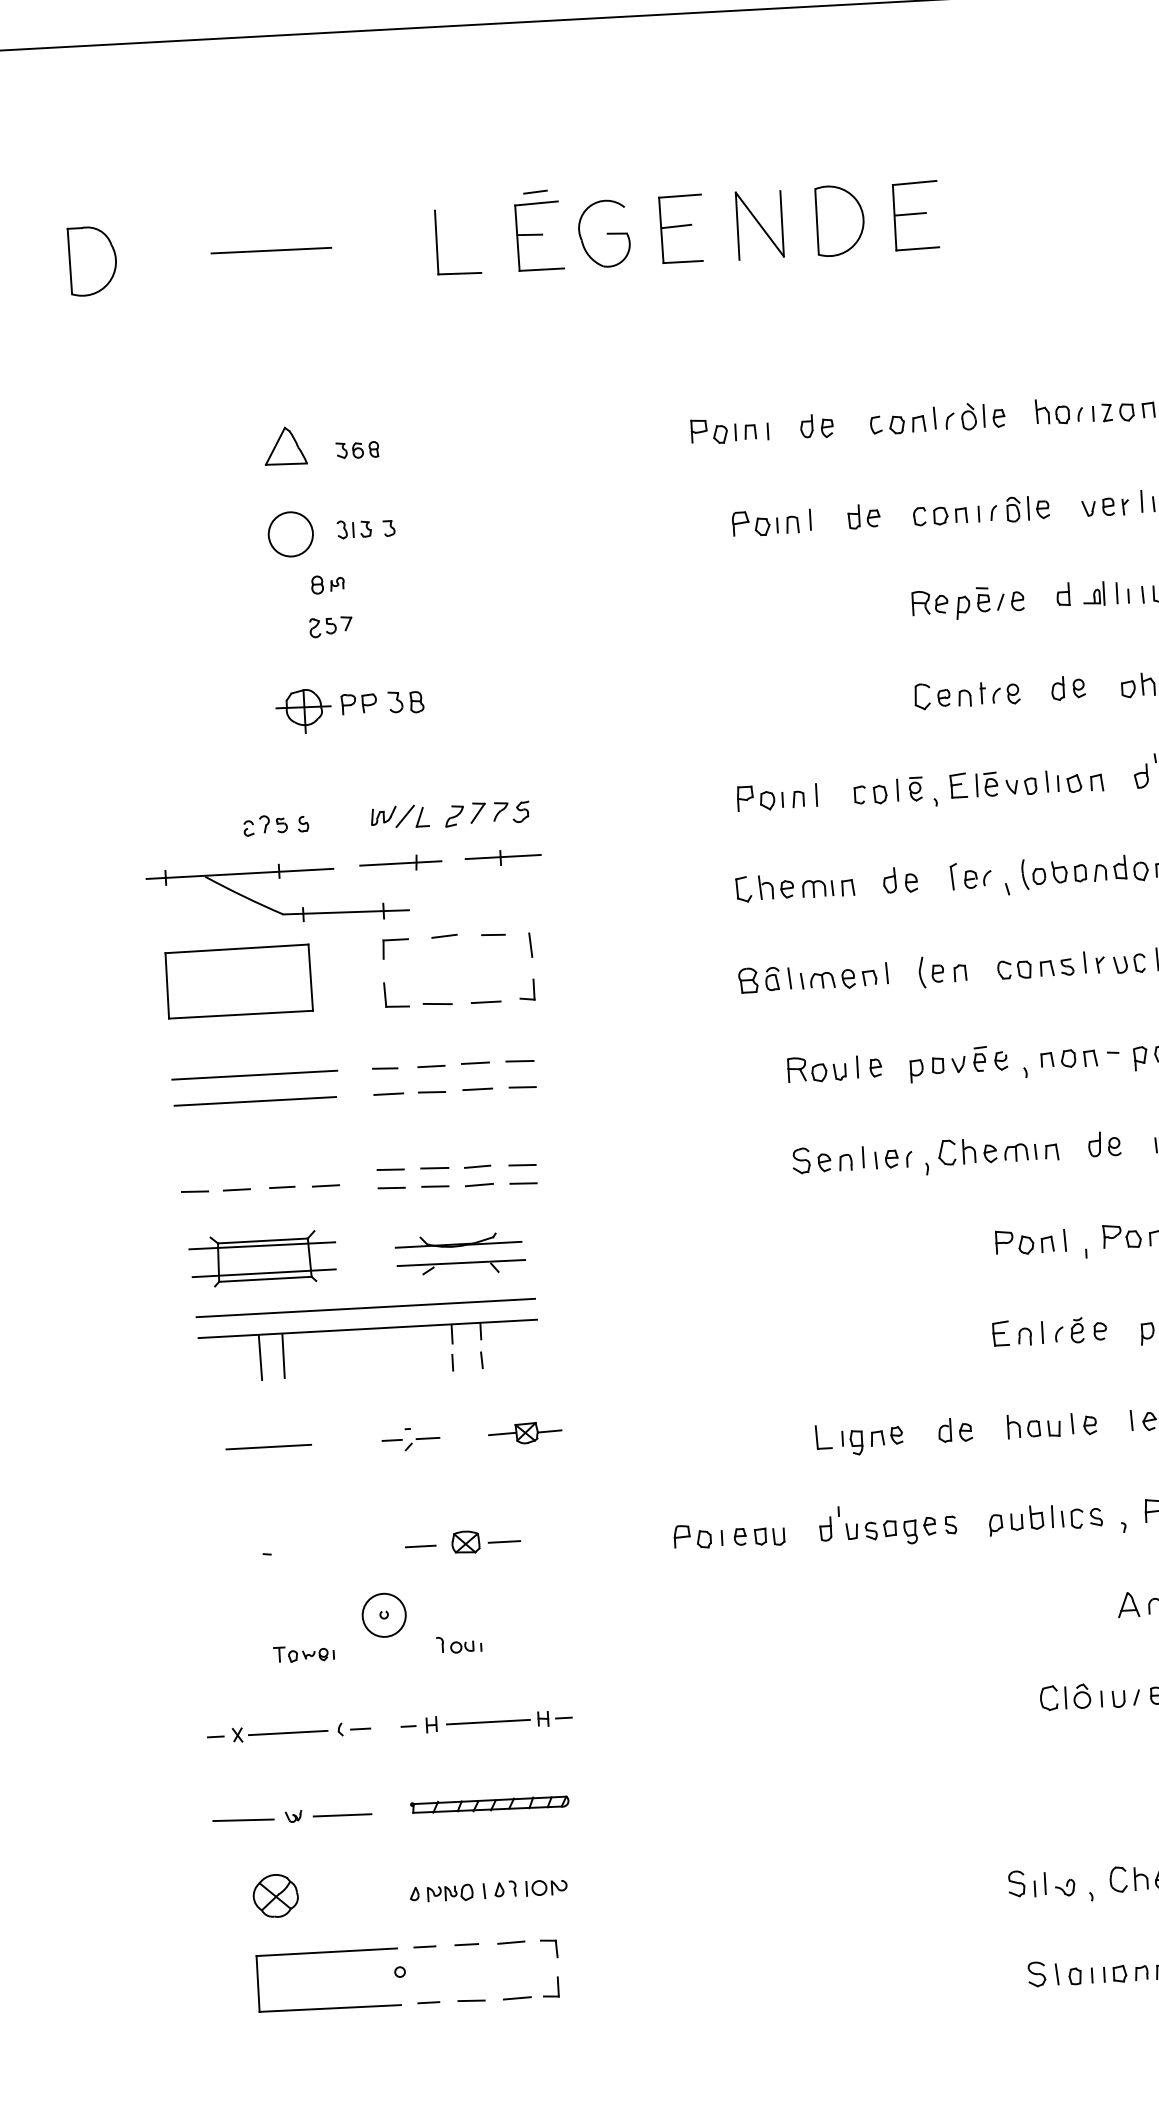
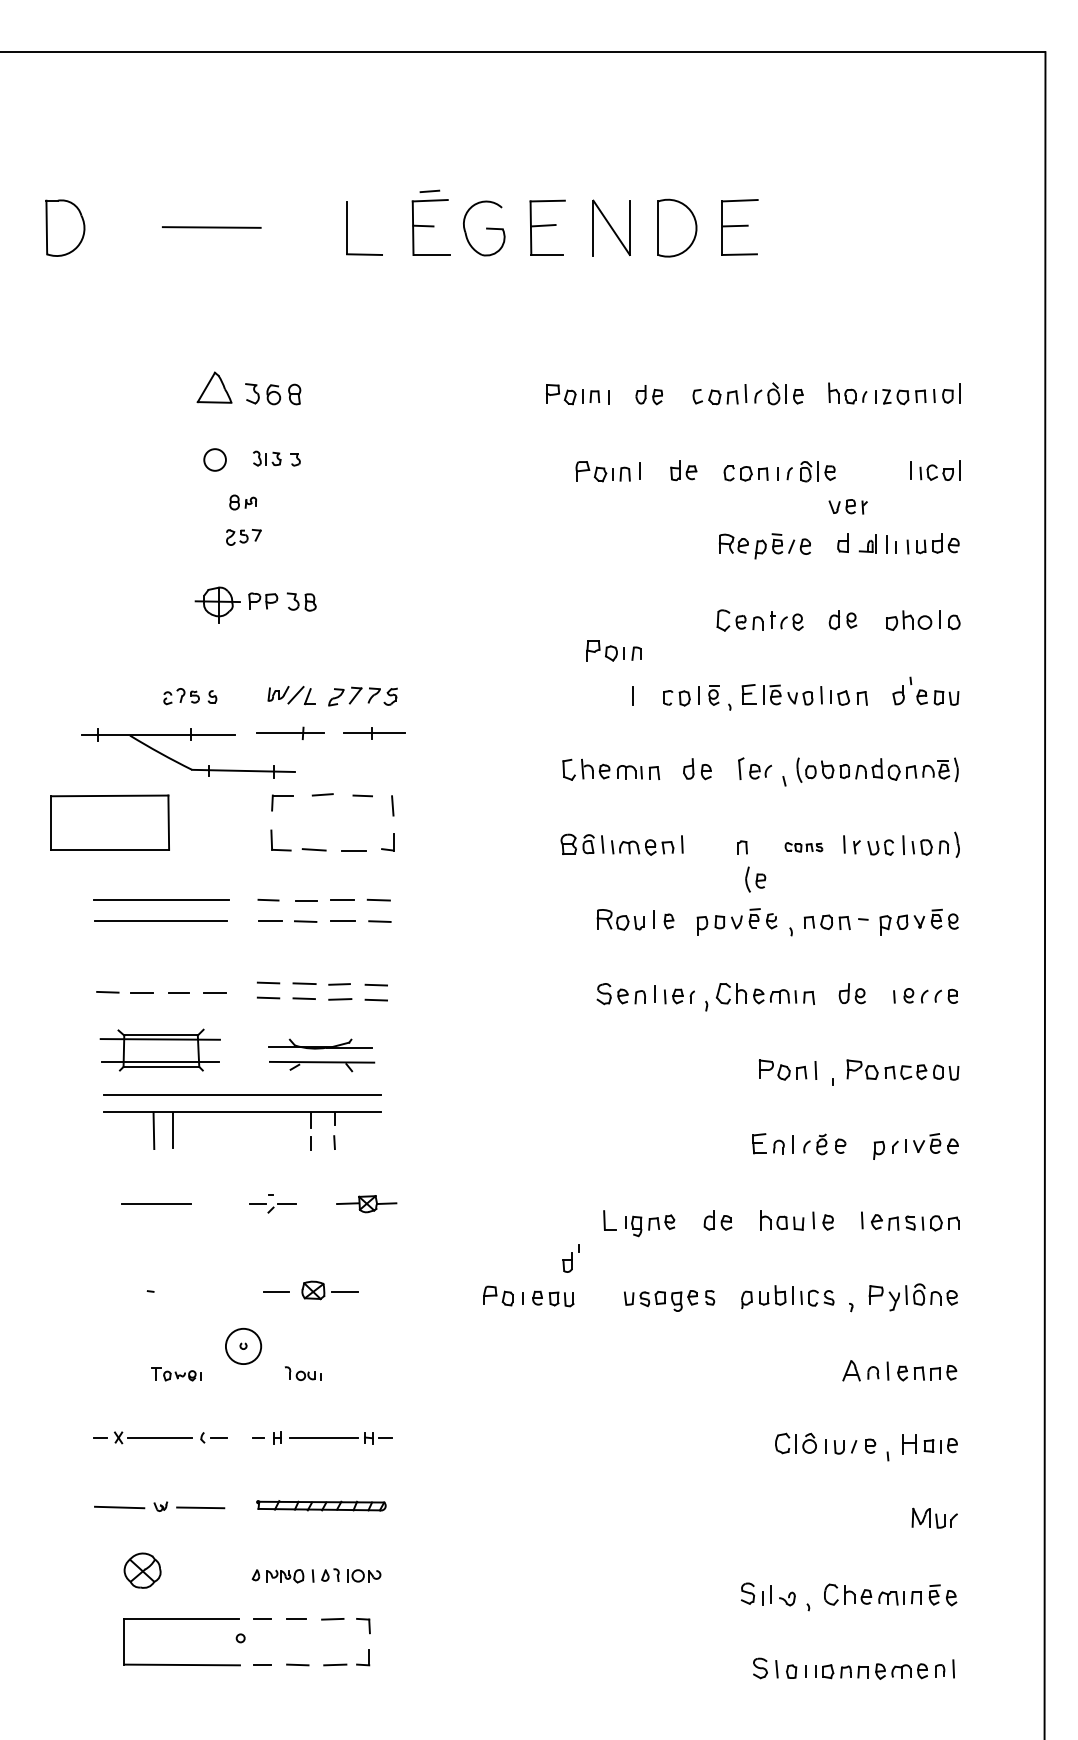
part: (357, 449) -> (273, 393), size x1.6
part: (1104, 506) -> (847, 506), moved
circle: (291, 533) -> (215, 459), size x0.6
part: (769, 796) -> (613, 650), moved
part: (1035, 968) -> (803, 847), size x0.6
part: (931, 972) -> (755, 879), moved
part: (238, 981) -> (109, 822), moved
part: (828, 1523) -> (570, 1258), moved

